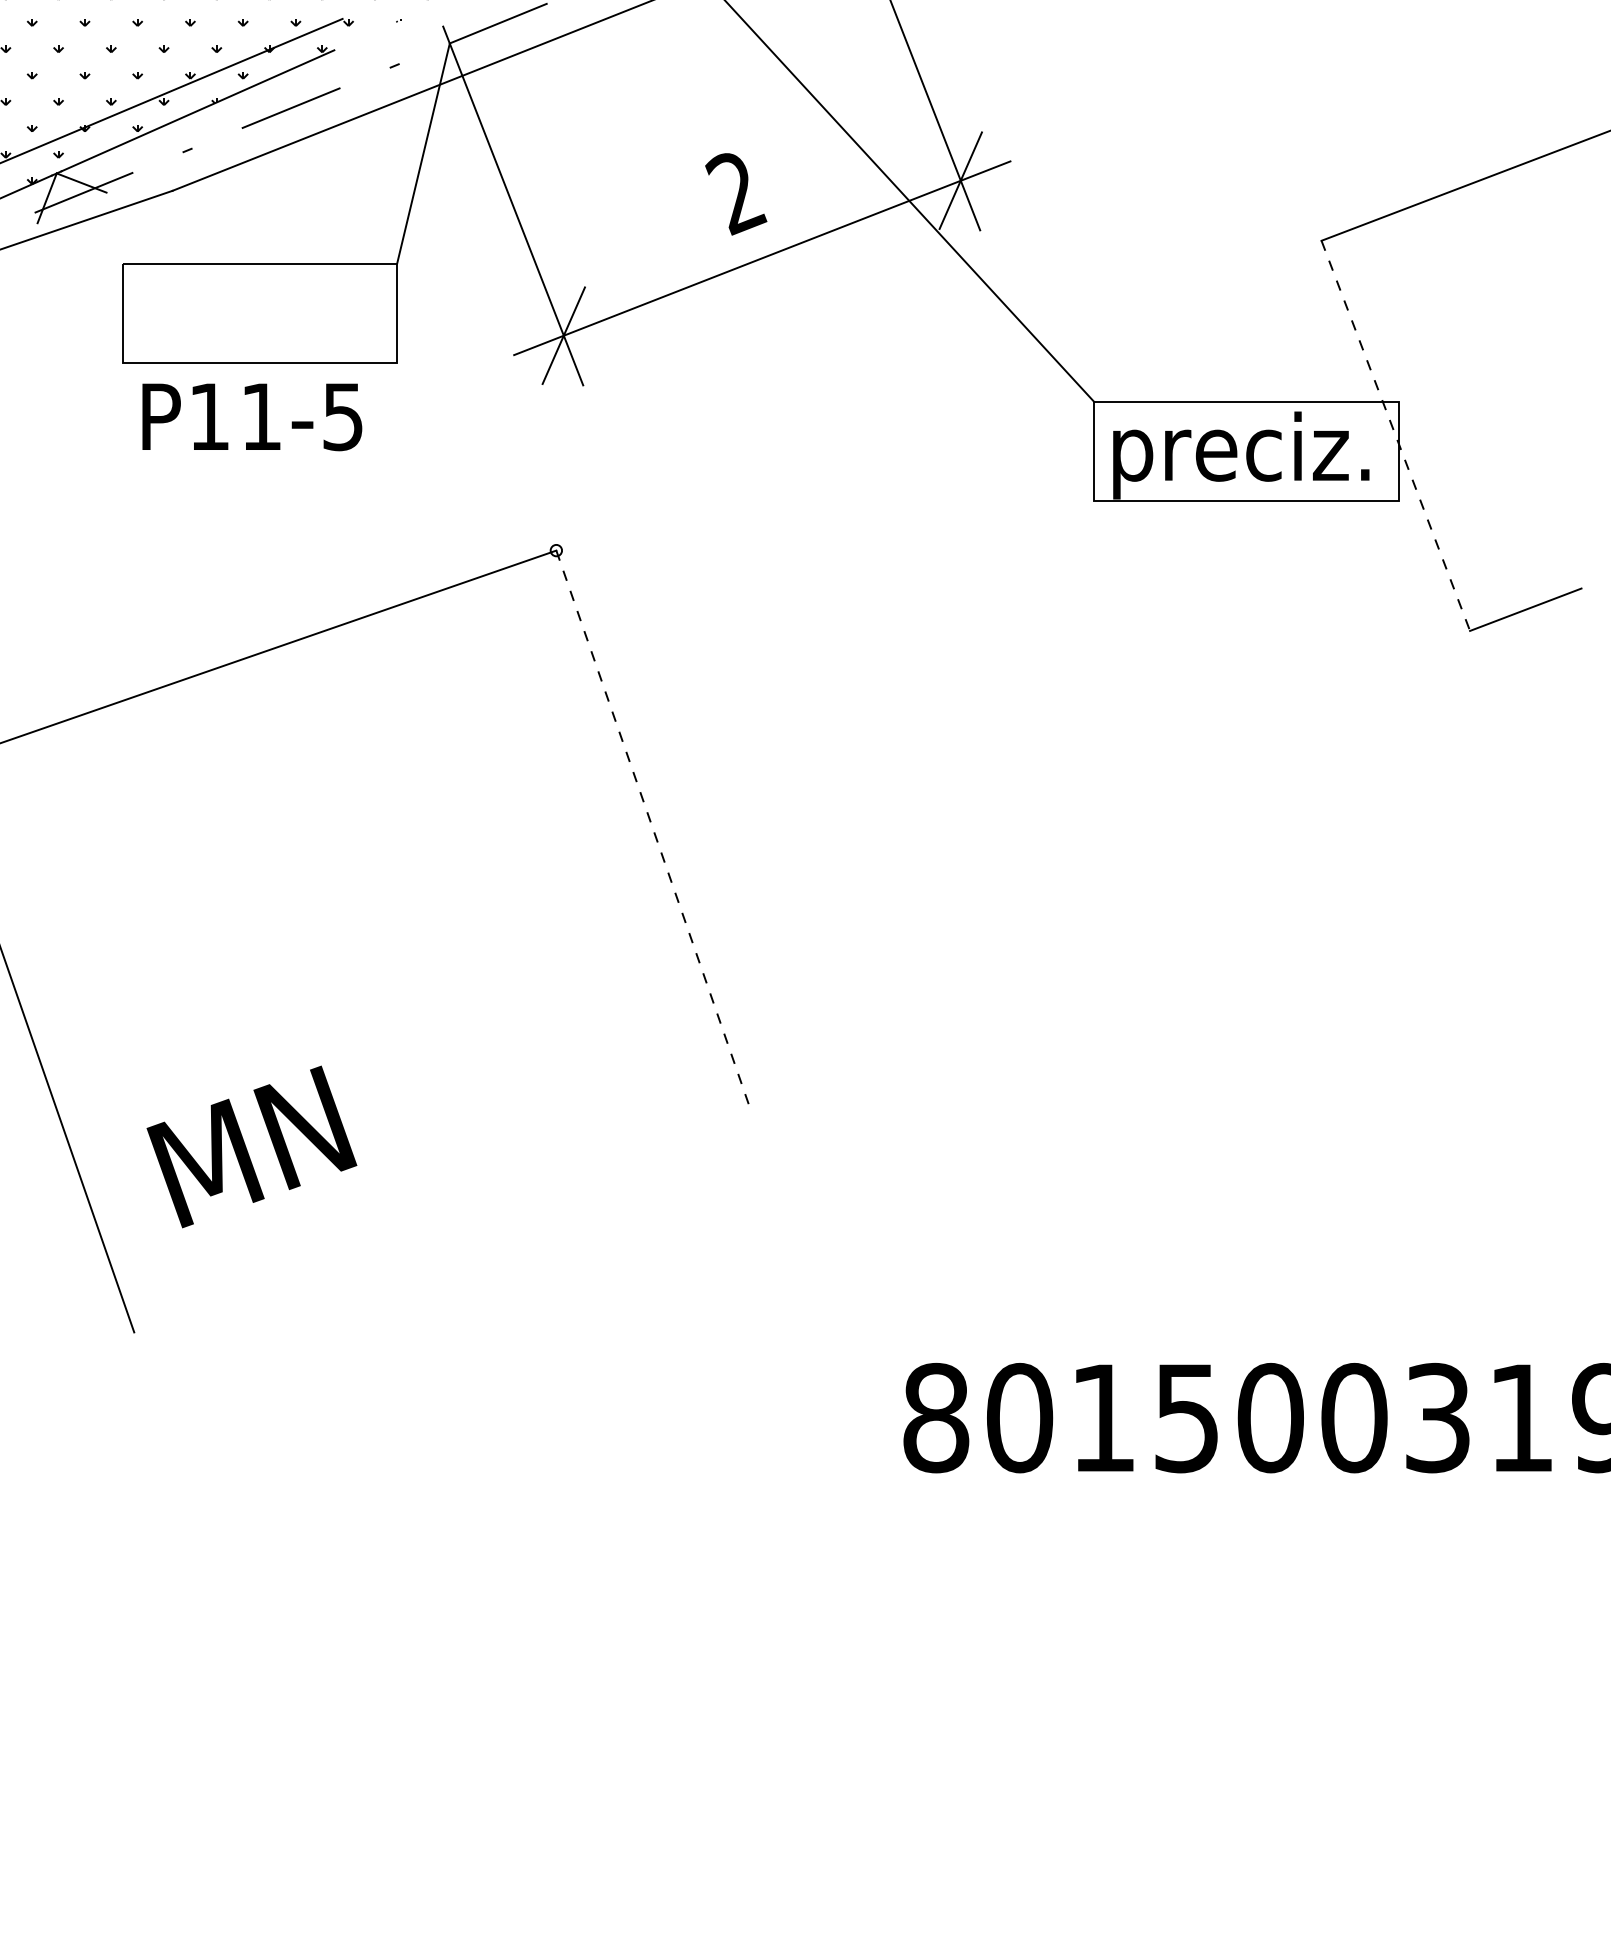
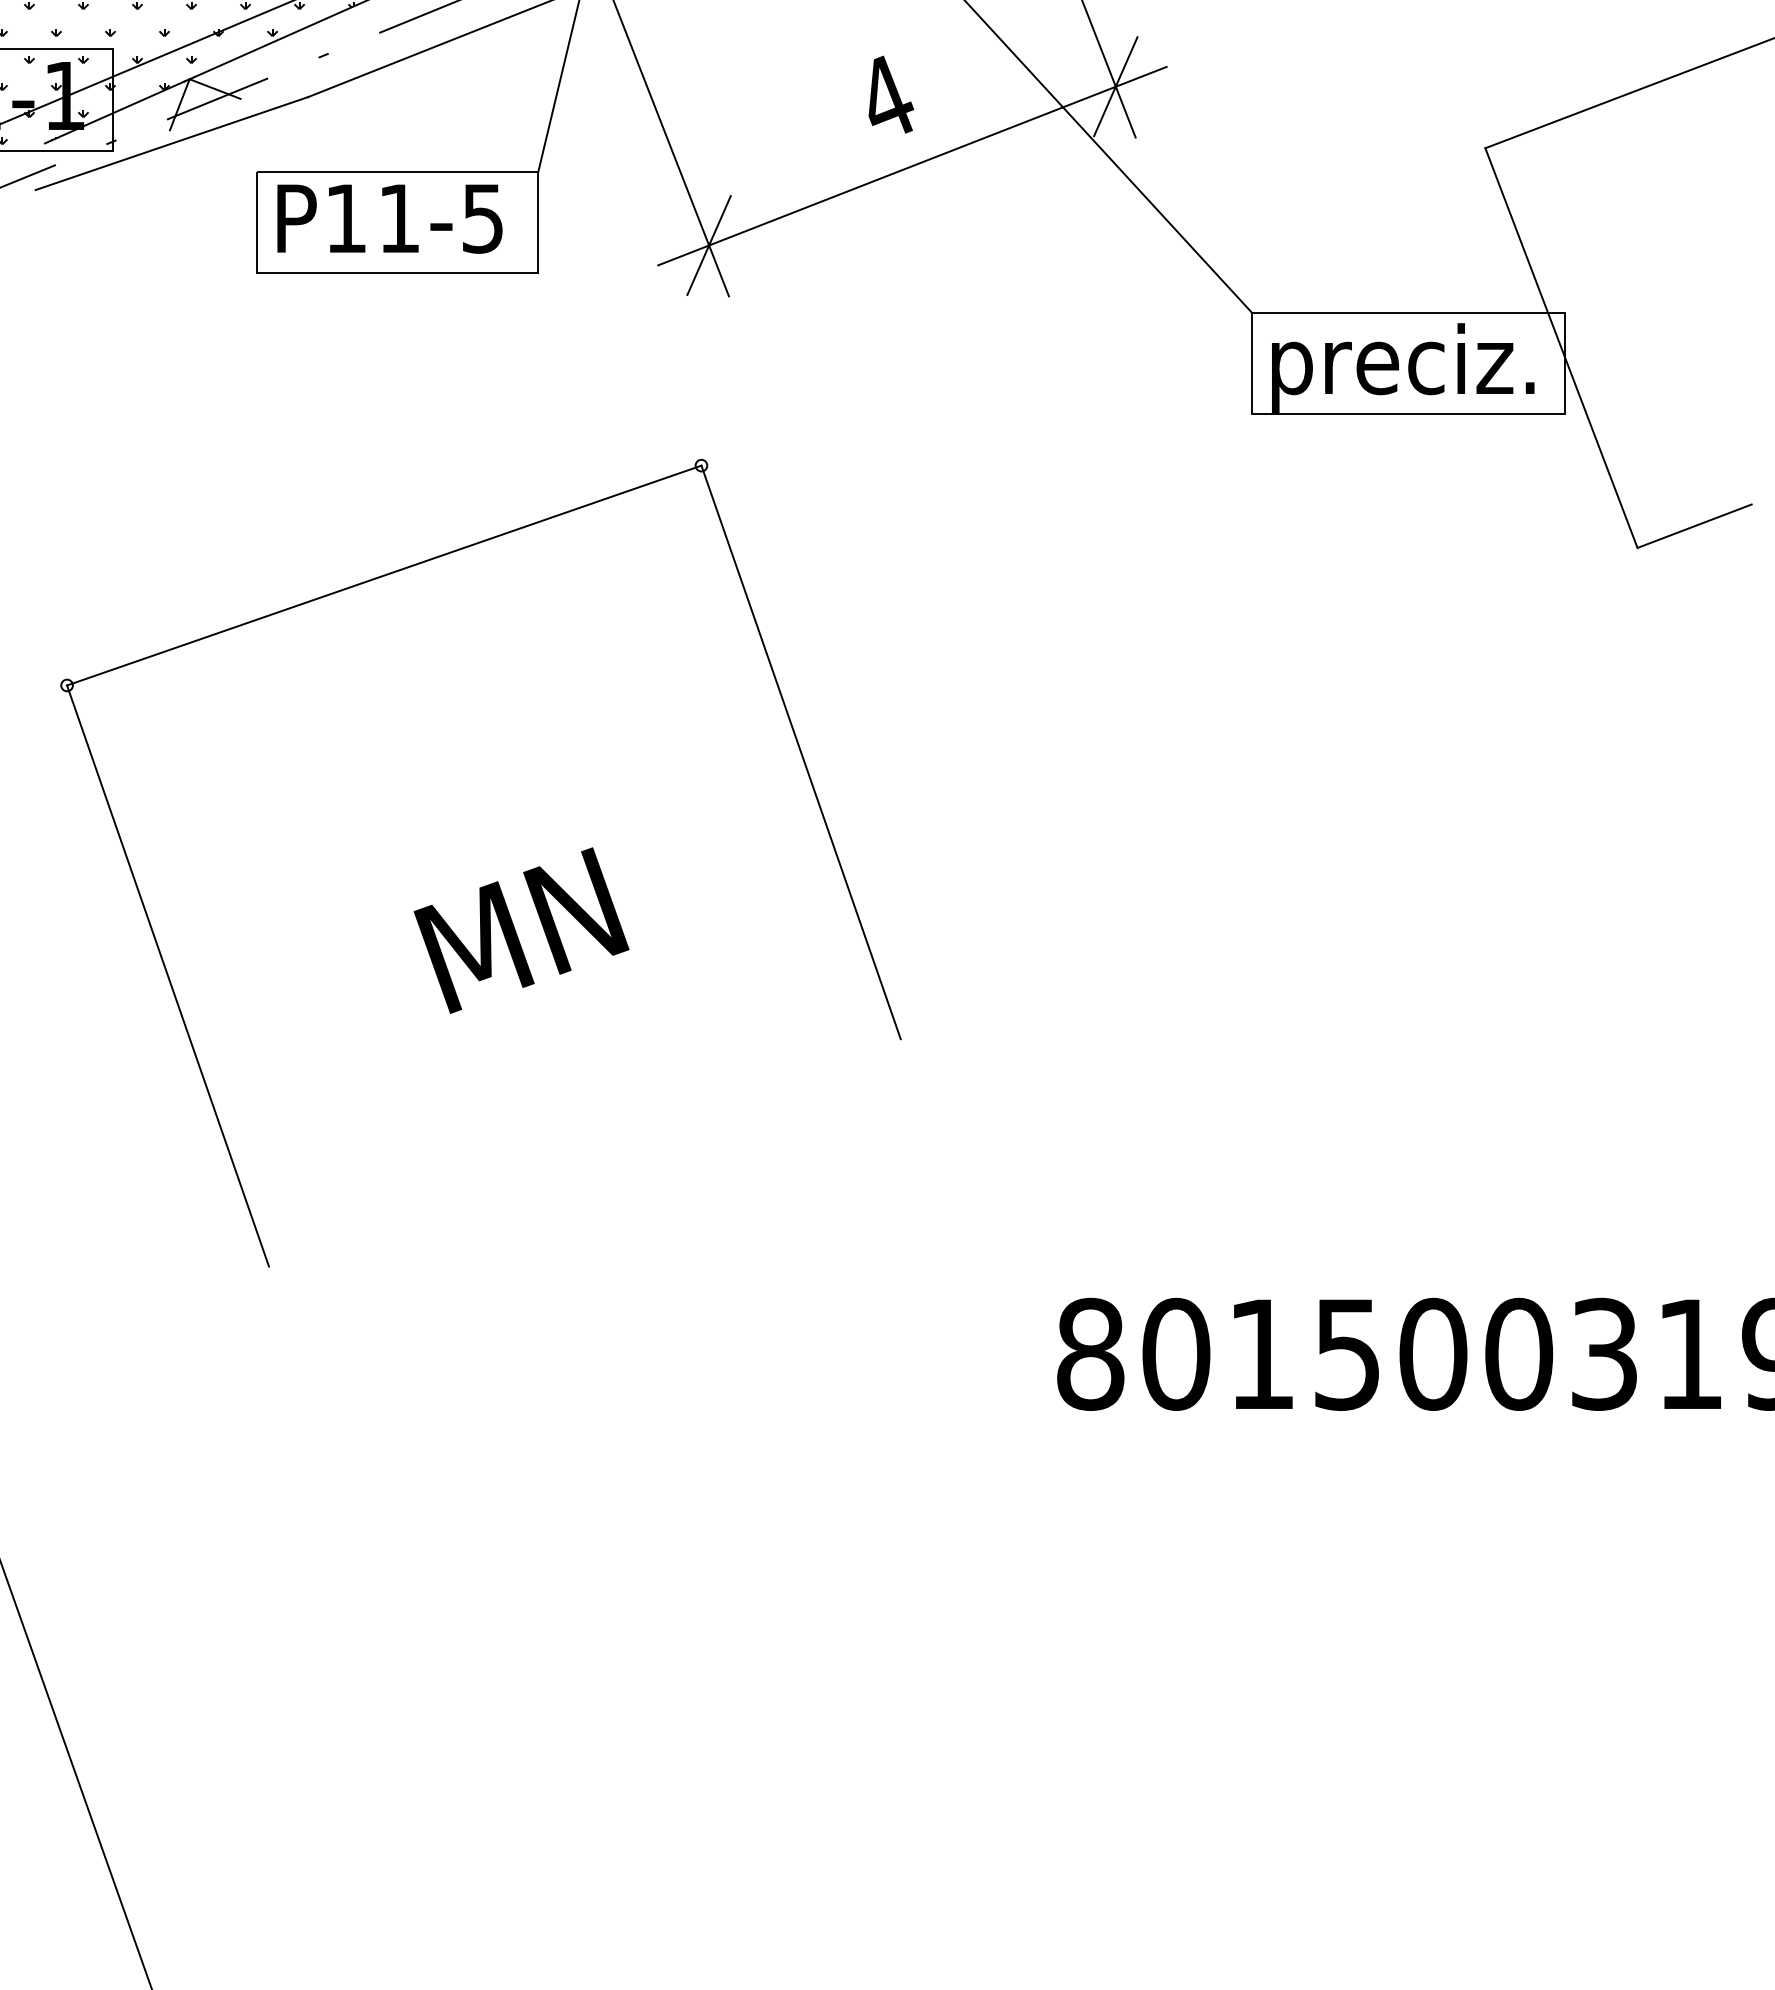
text: (736, 192) -> (885, 98), 2 -> 4
text: (251, 416) -> (389, 218), moved
line: (1395, 436) -> (1561, 348), dashed -> solid
line: (654, 830) -> (801, 752), dashed -> solid
text: (251, 1146) -> (521, 930), moved

